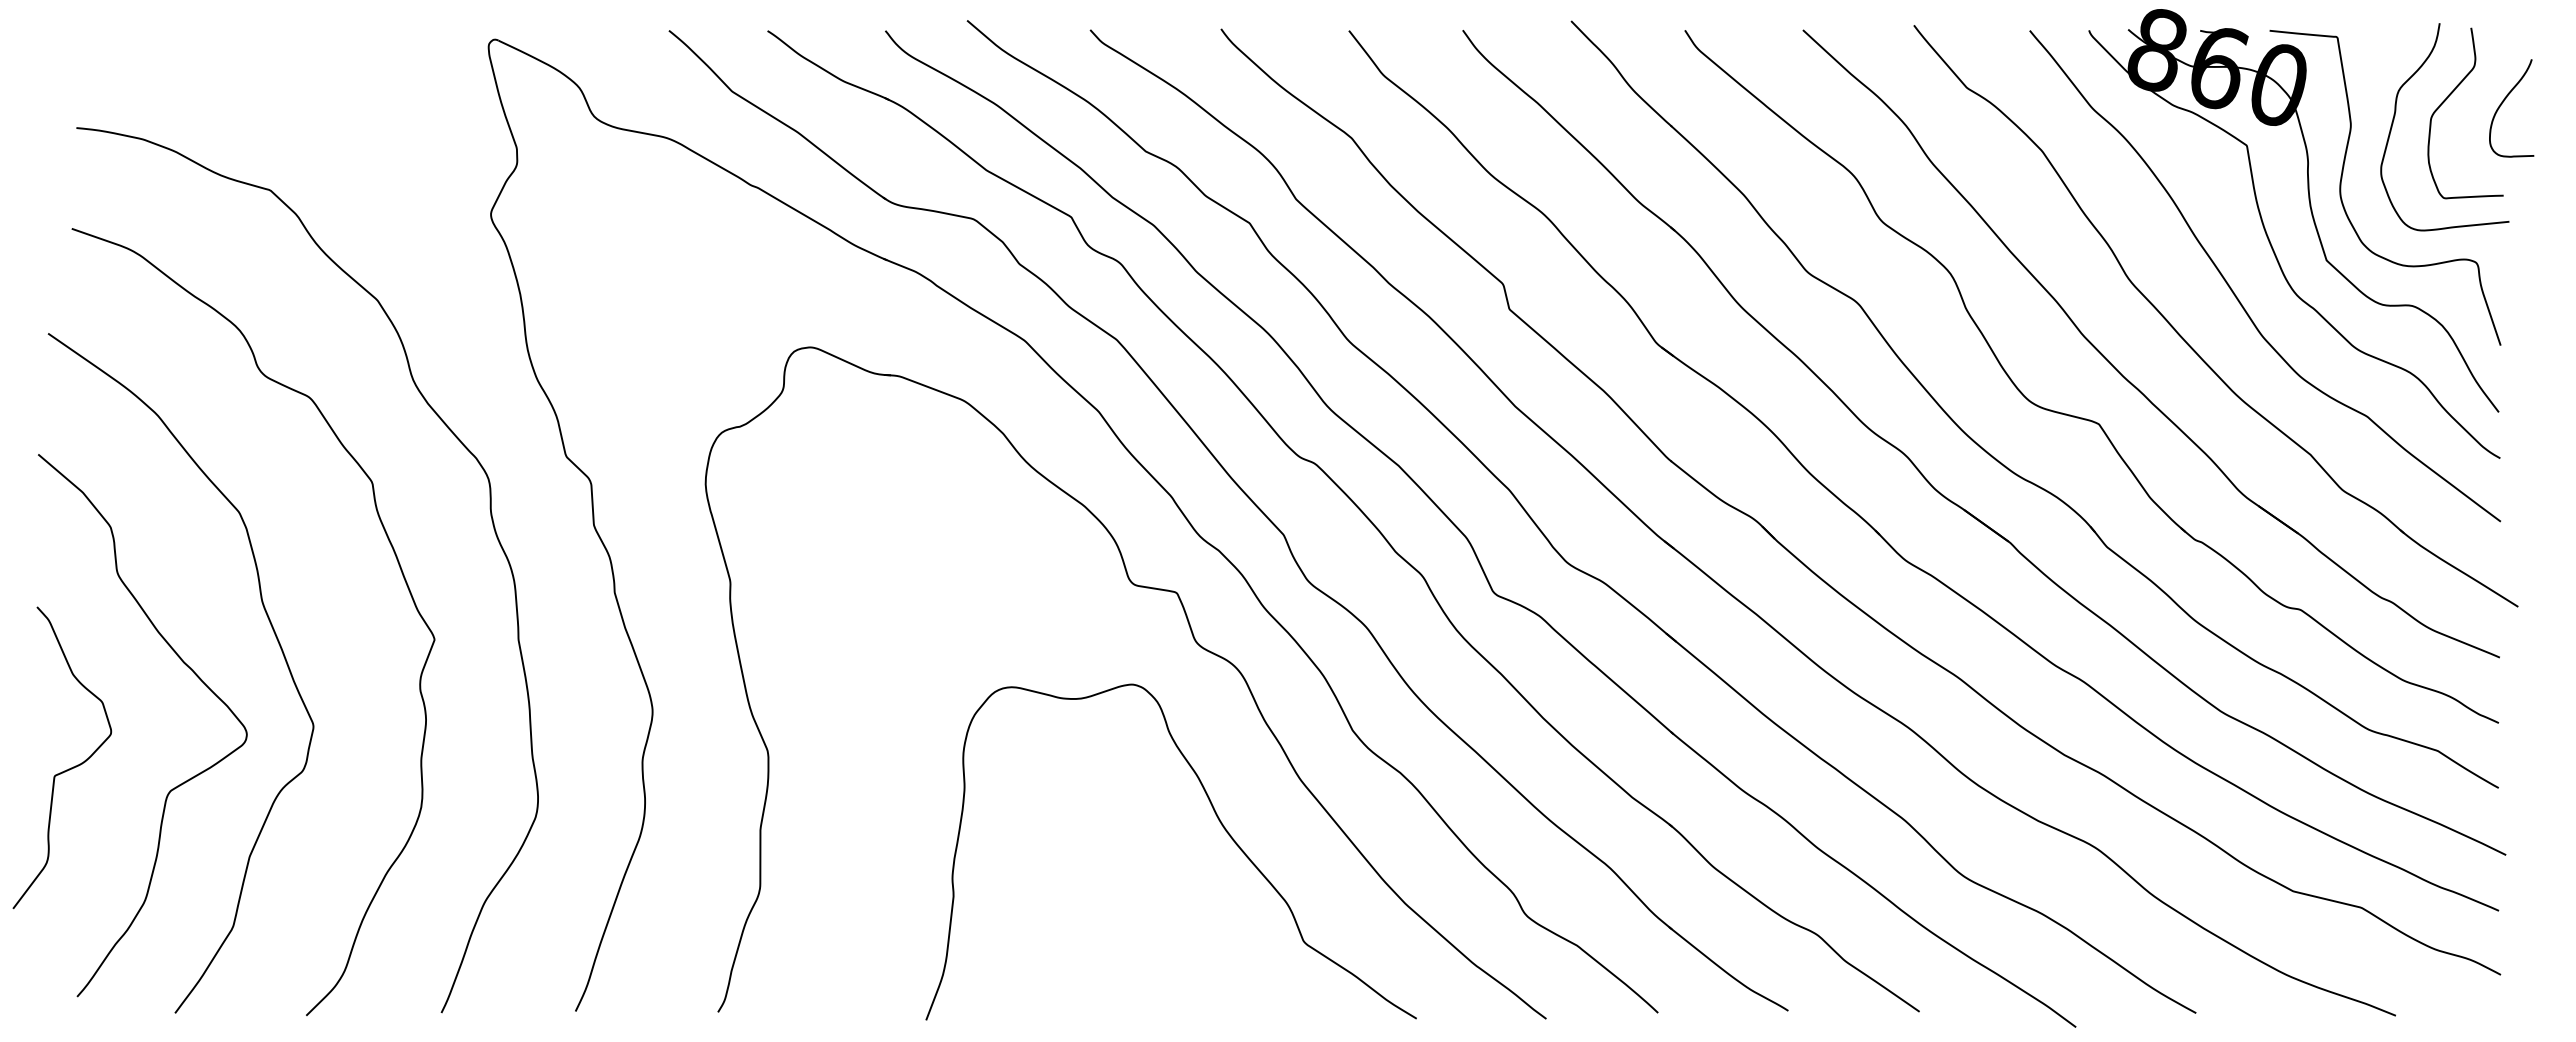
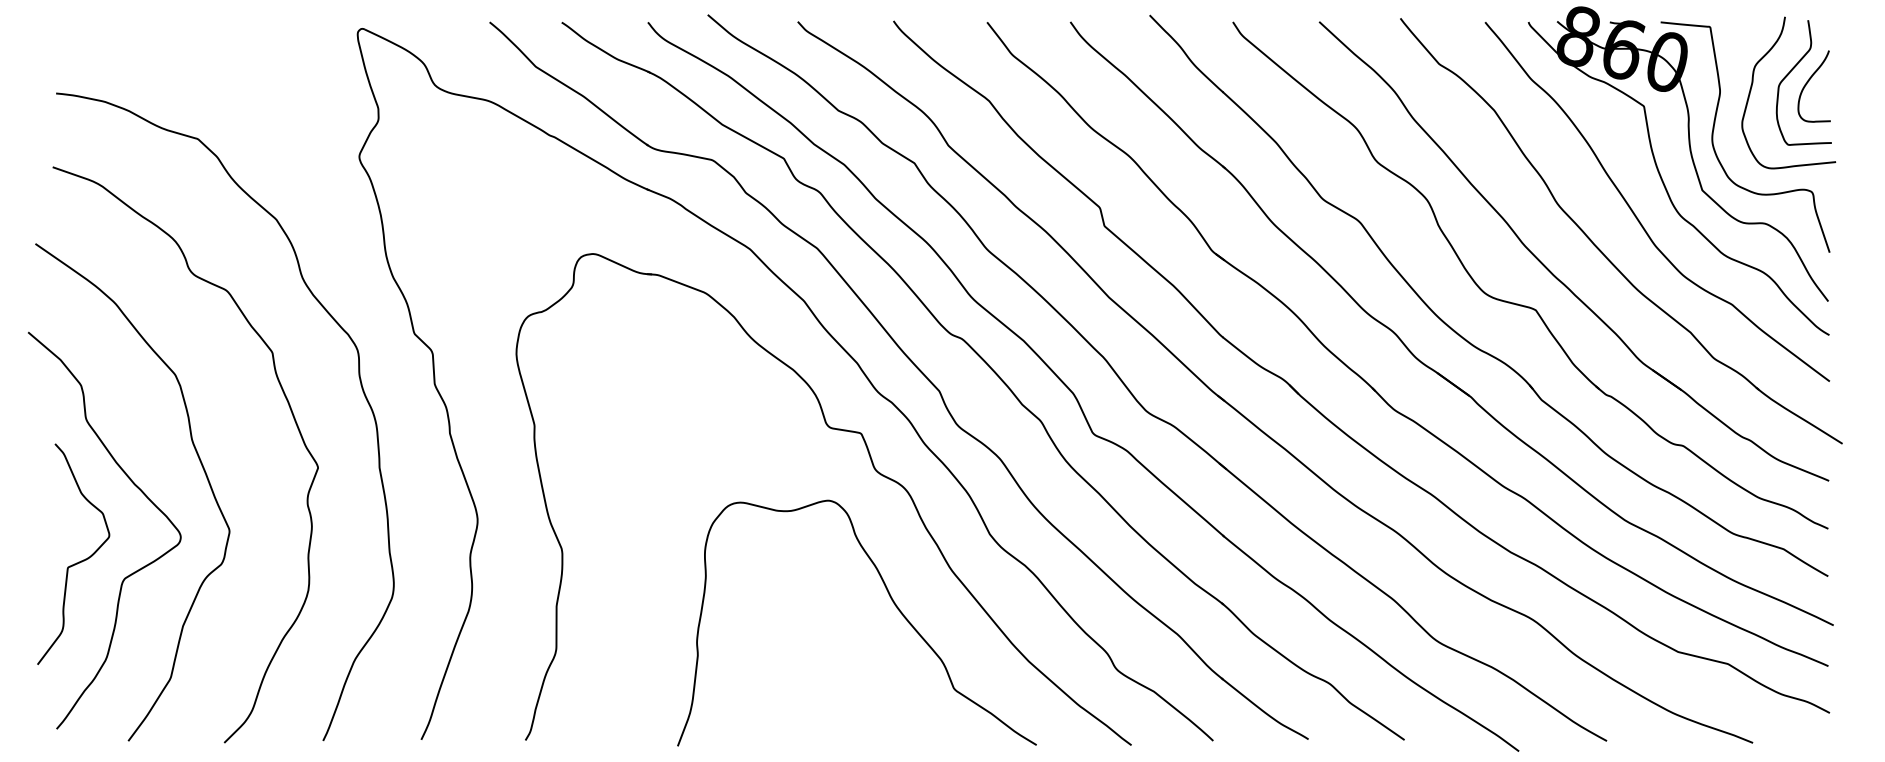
curve: (2502, 104) -> (1807, 83), moved
curve: (68, 768) -> (78, 562), moved

